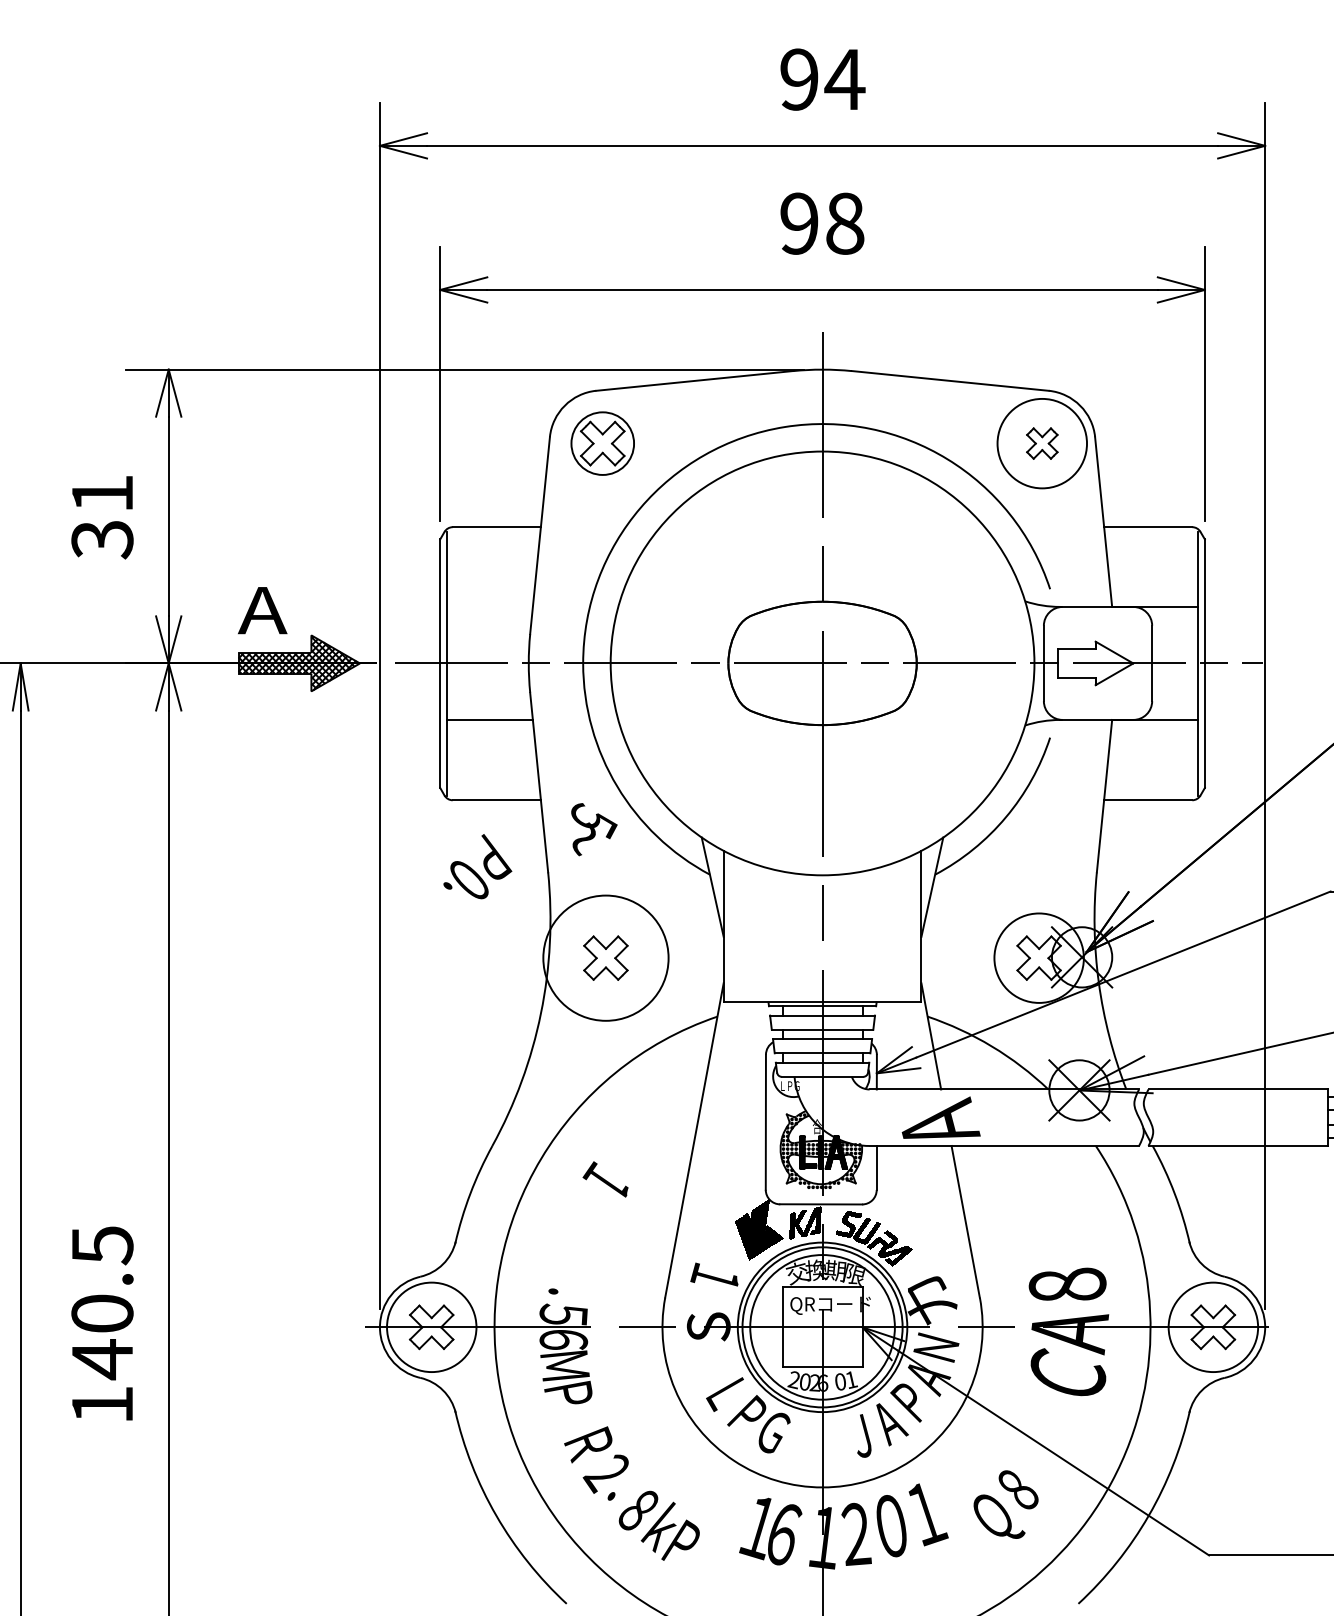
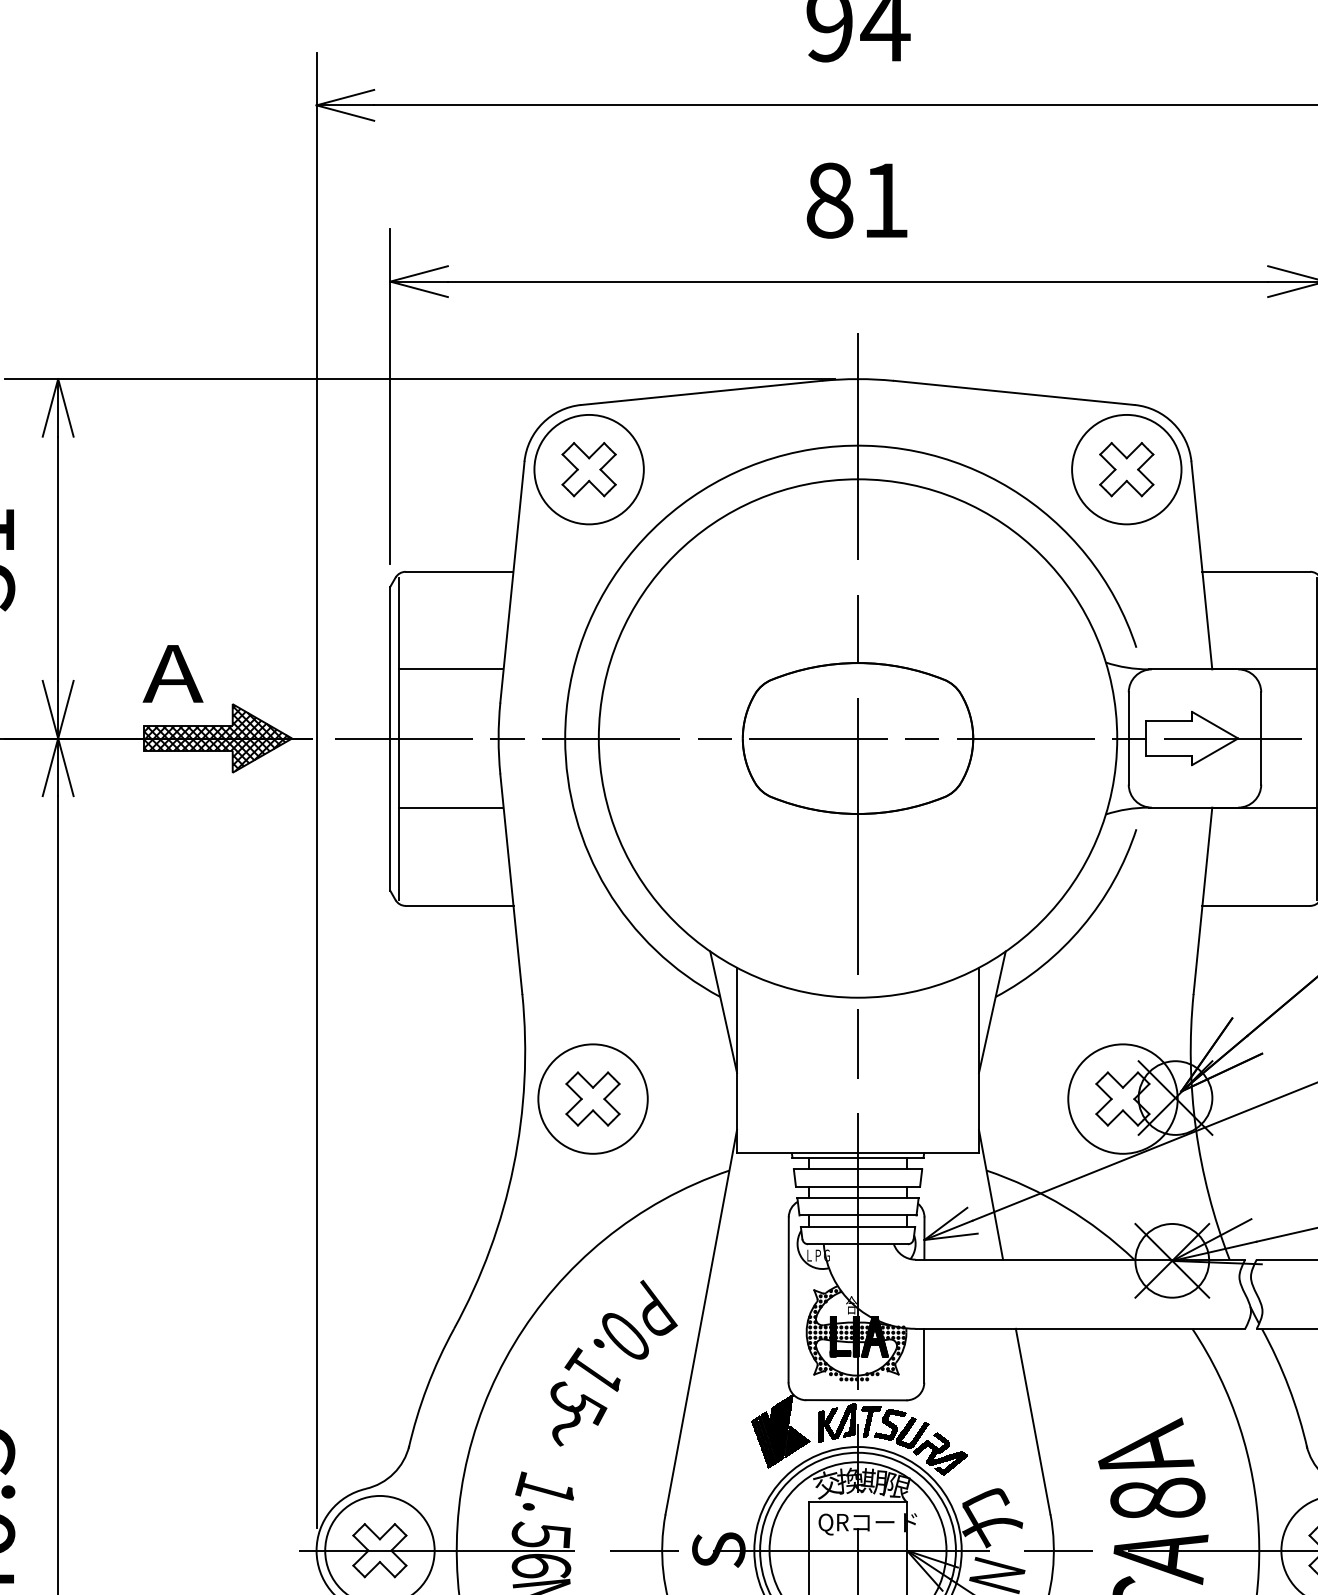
text: (822, 223) -> (857, 200), 98 -> 81
circle: (602, 443) -> (588, 469), size x1.43
part: (1042, 443) -> (1127, 469), size x1.43
line: (489, 606) -> (450, 668), added
text: (594, 829) -> (579, 1413), moved
text: (477, 866) -> (635, 1319), moved
circle: (605, 957) -> (592, 1098), size x0.71
text: (940, 1117) -> (1145, 1443), moved
hatch: (833, 1221) -> (871, 1421), added
text: (714, 1274) -> (544, 1486), moved

